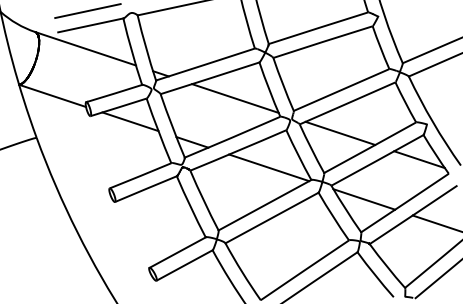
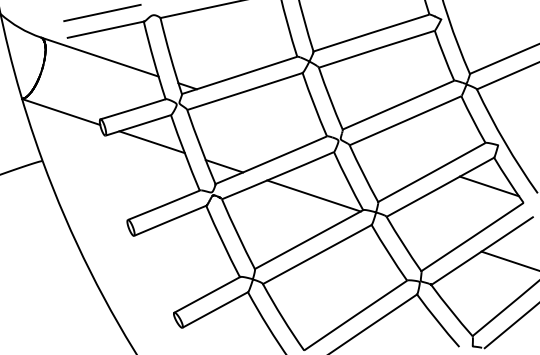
line: (235, 98) -> (274, 114), removed
line: (339, 133) -> (396, 155), removed
line: (363, 199) -> (424, 232), removed

